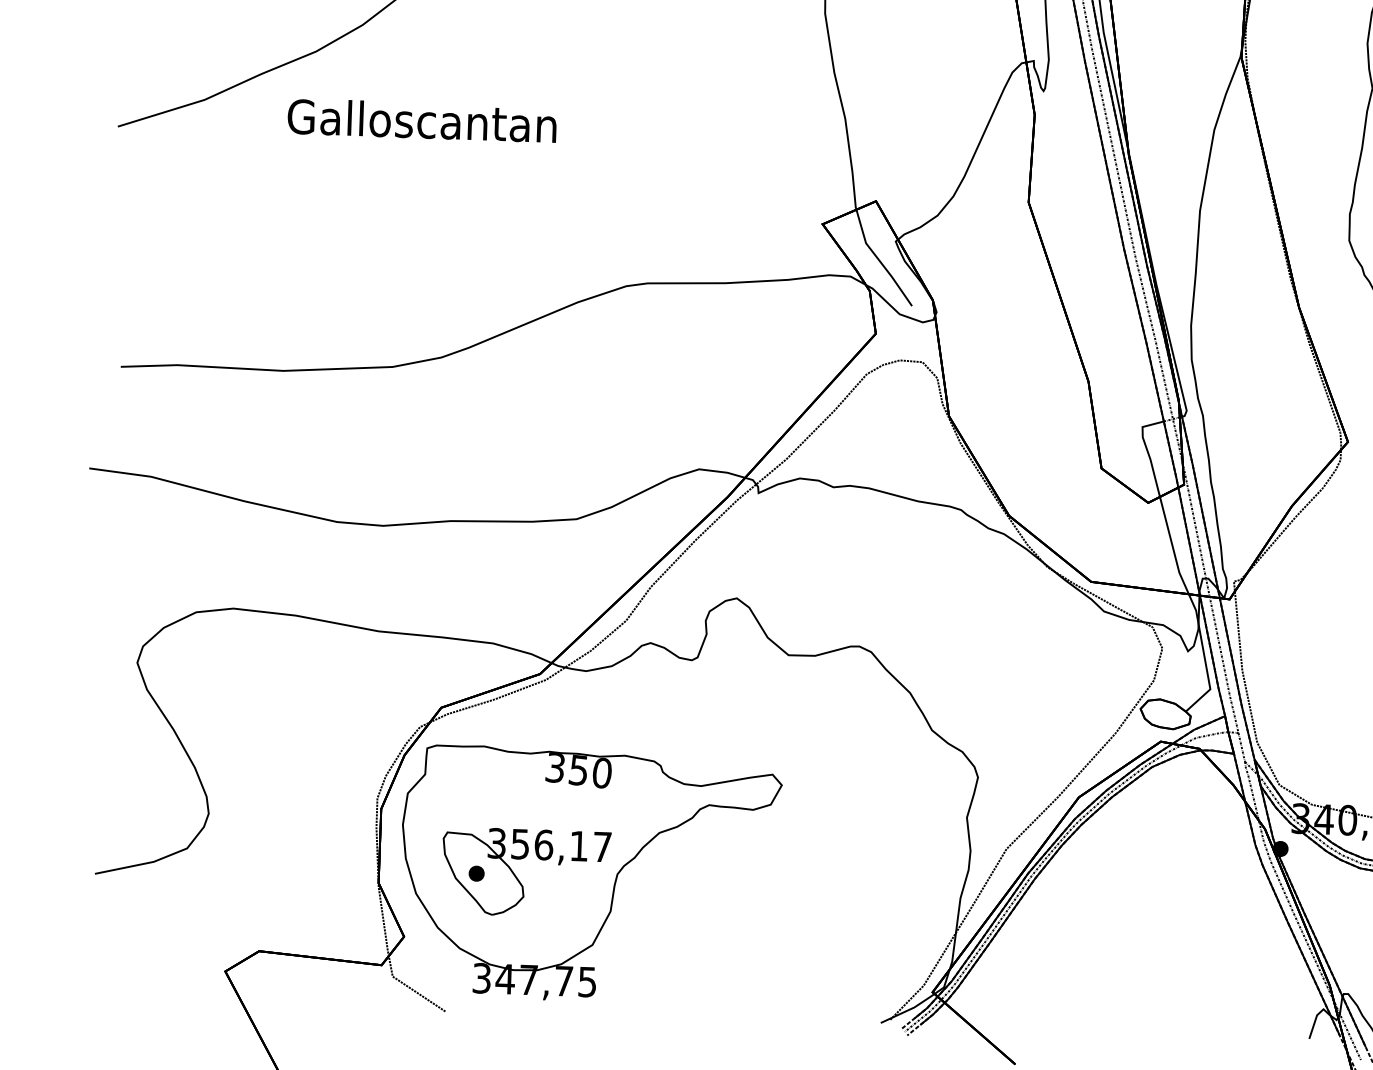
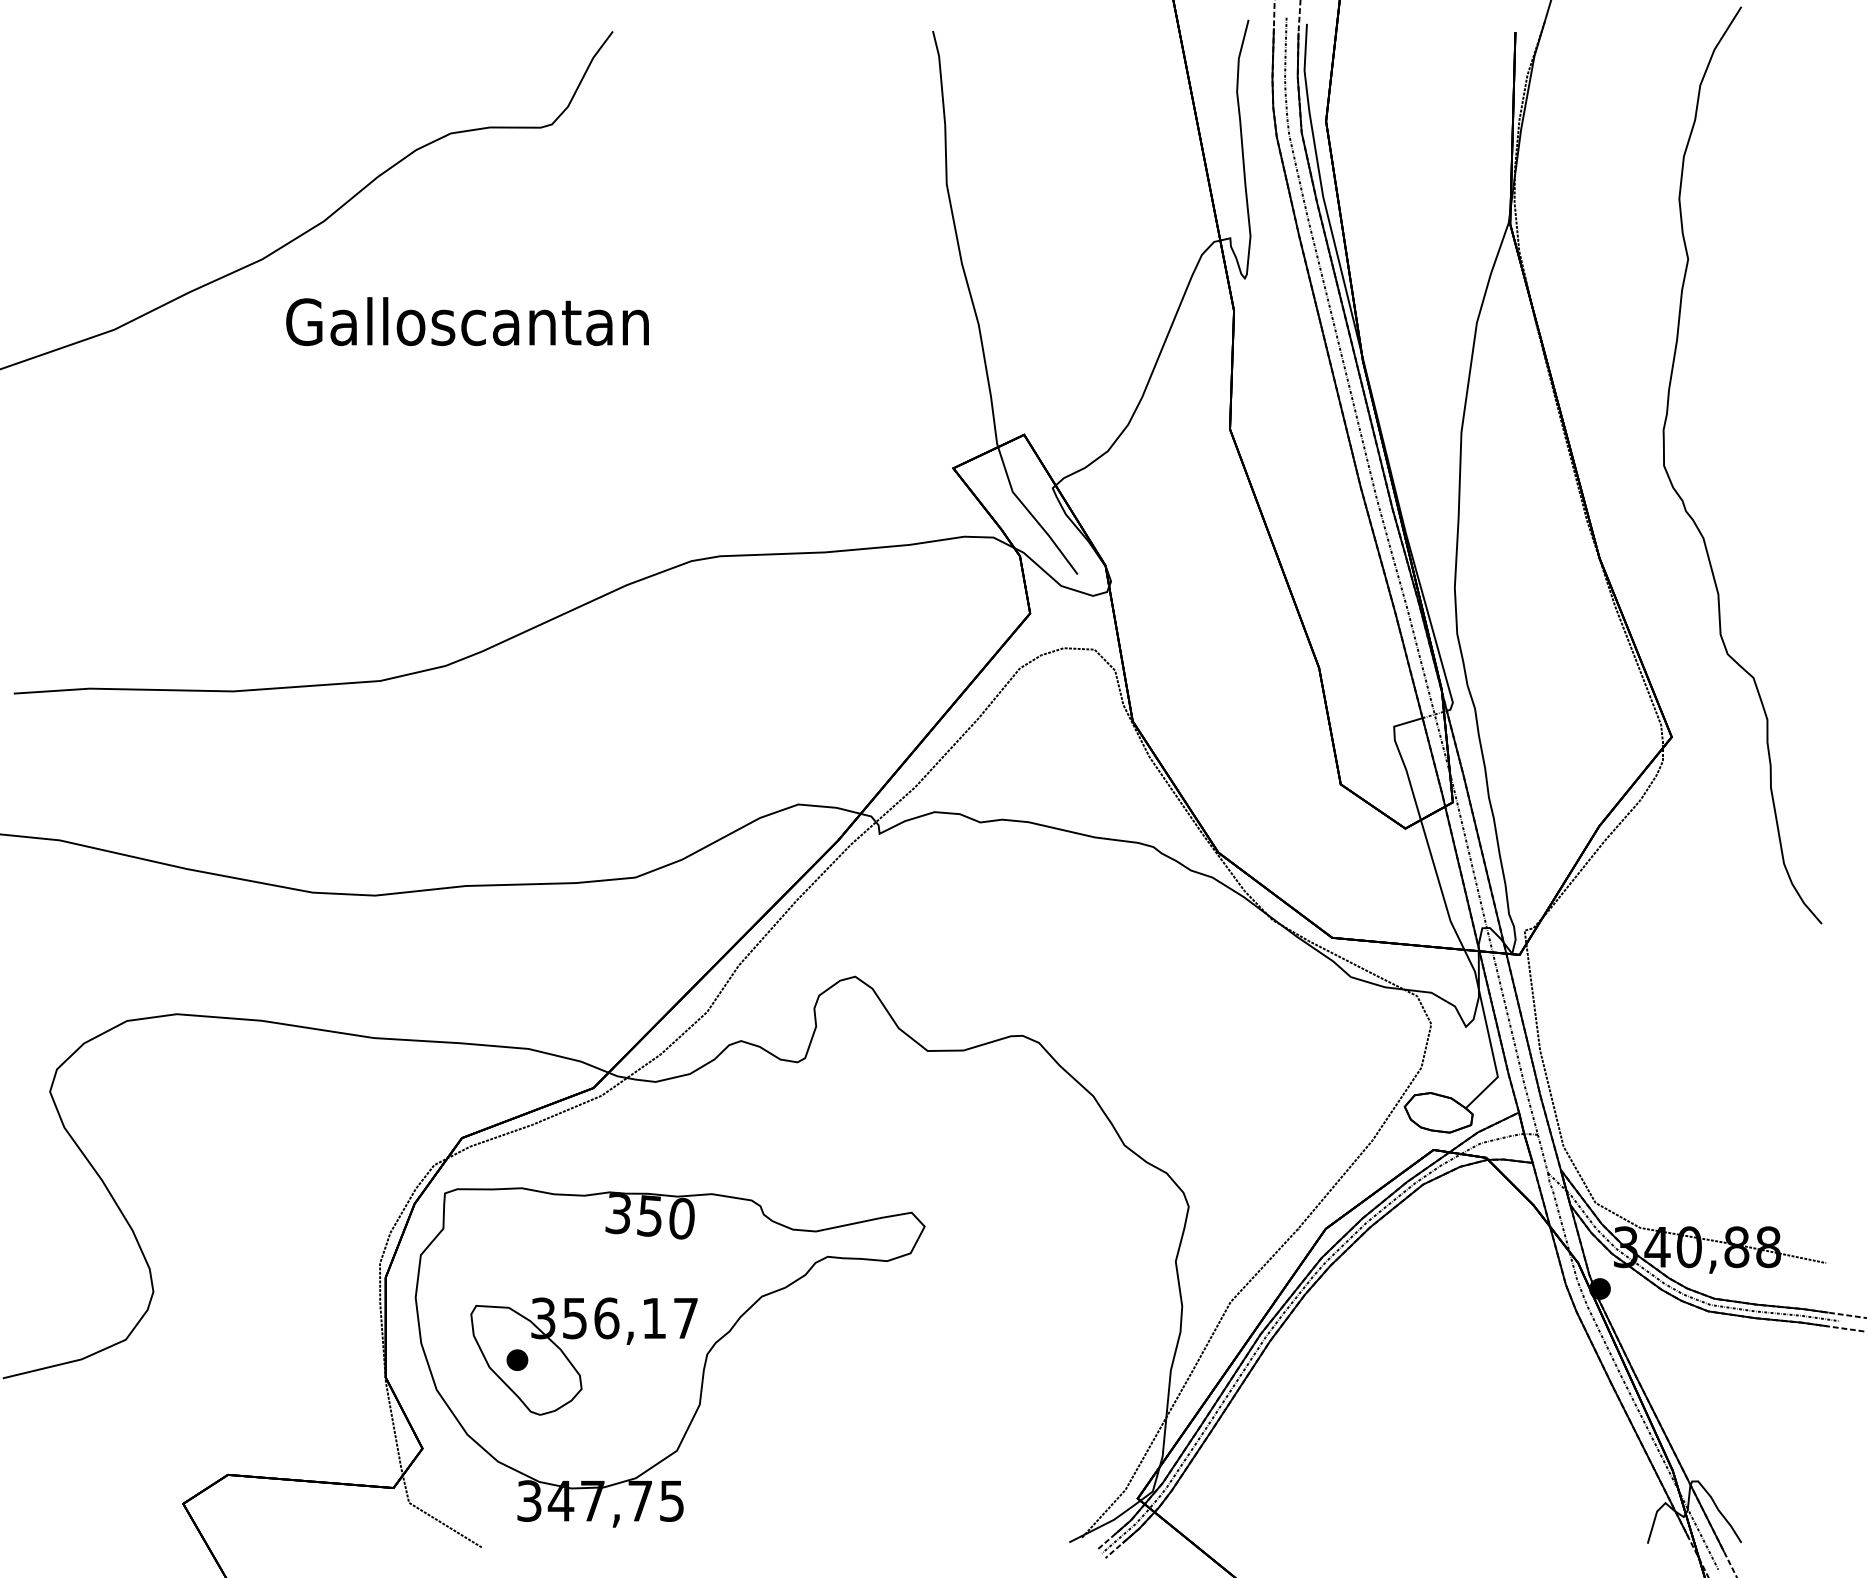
text: (422, 120) -> (467, 321), moved

